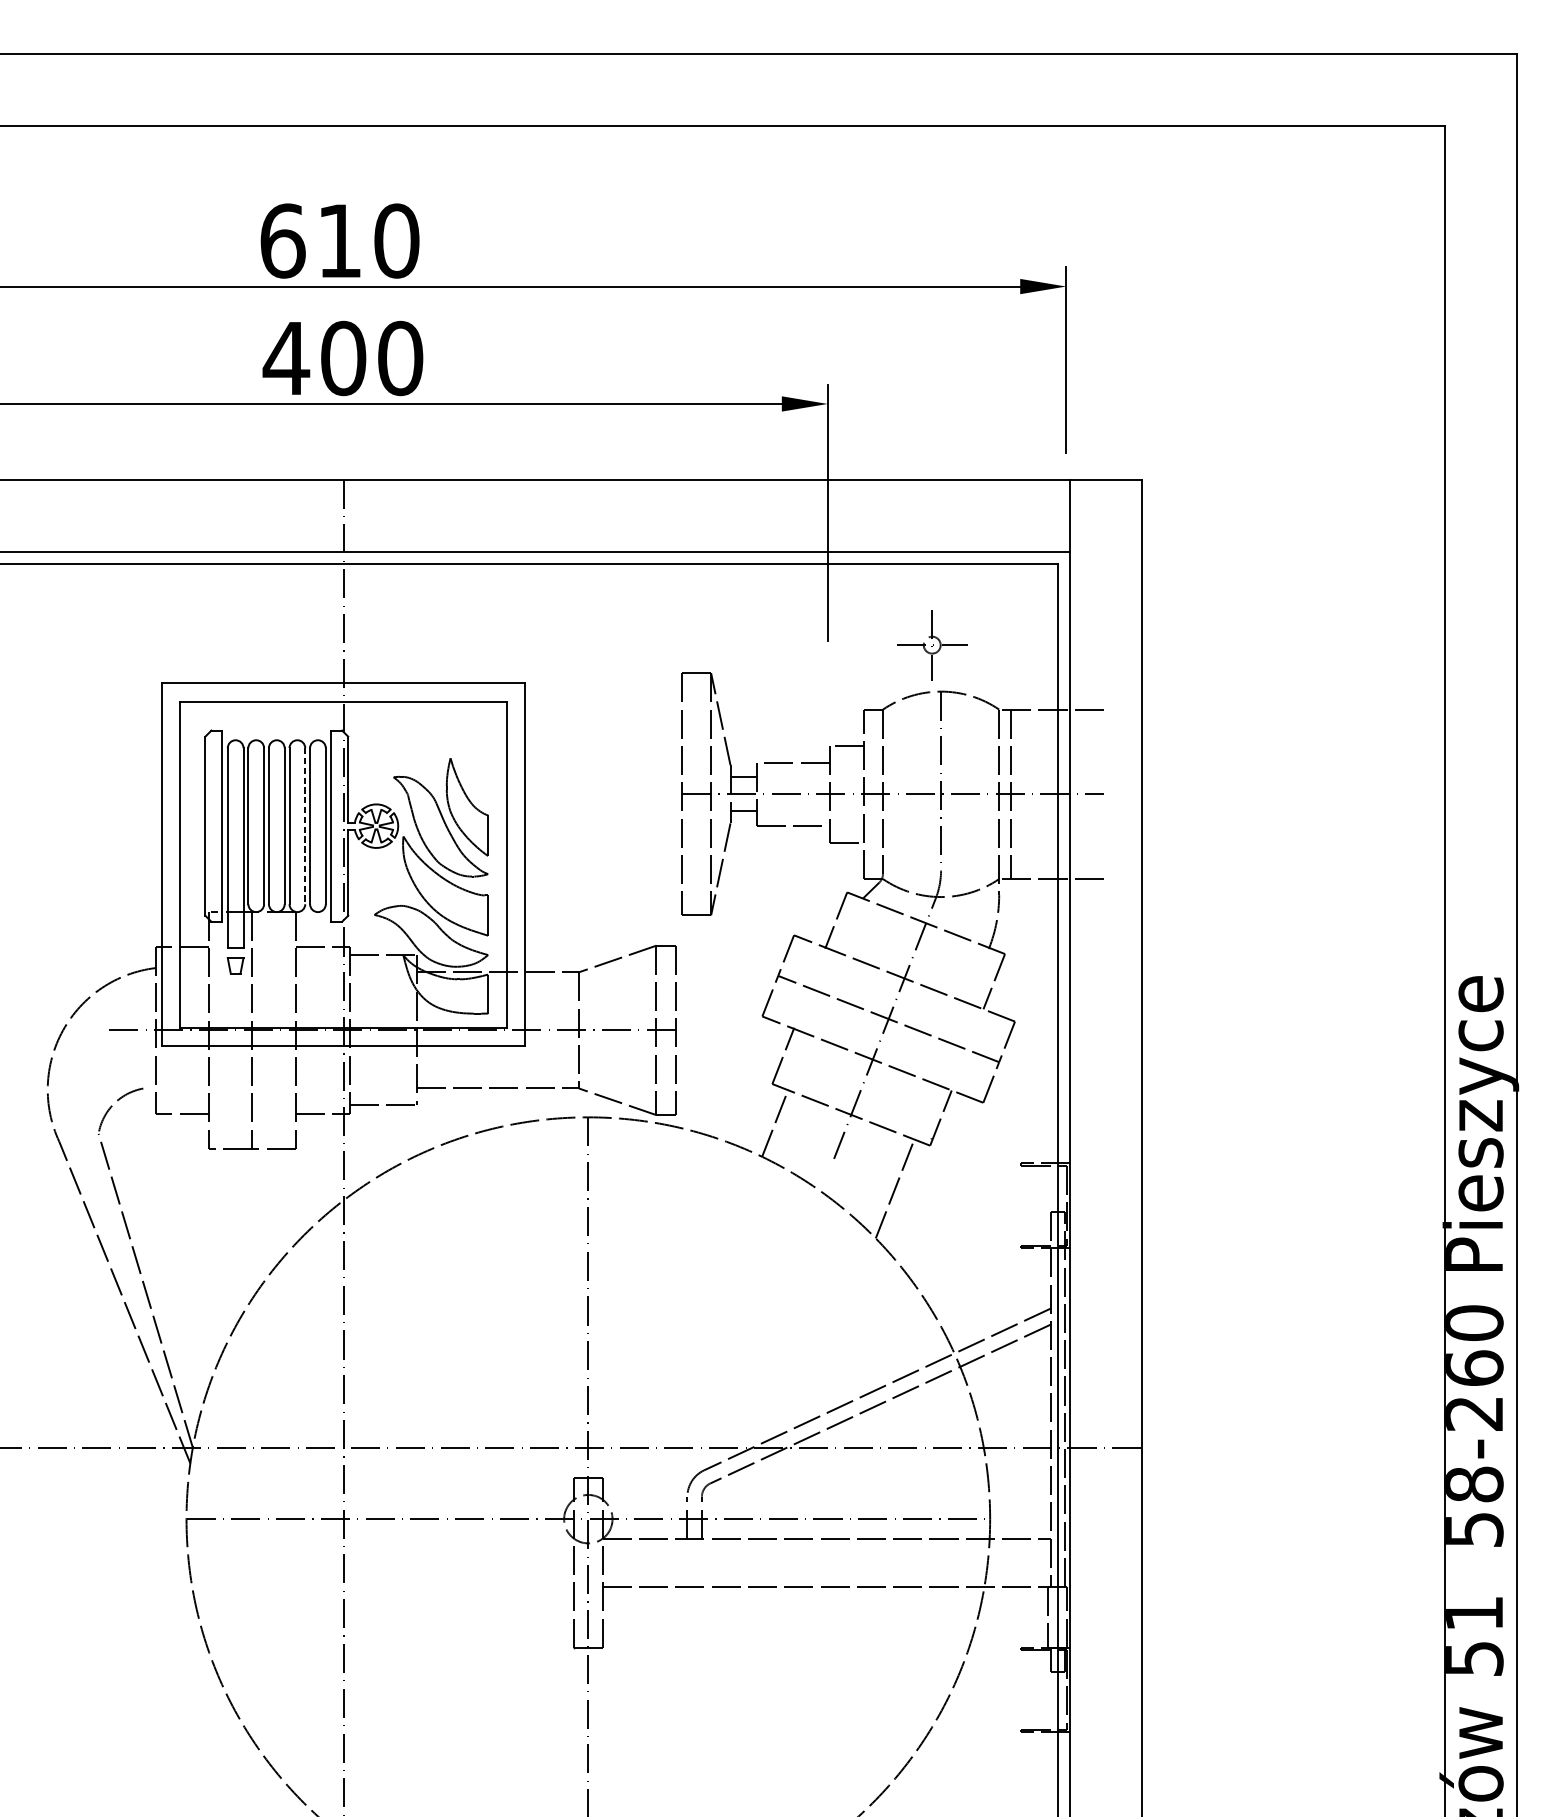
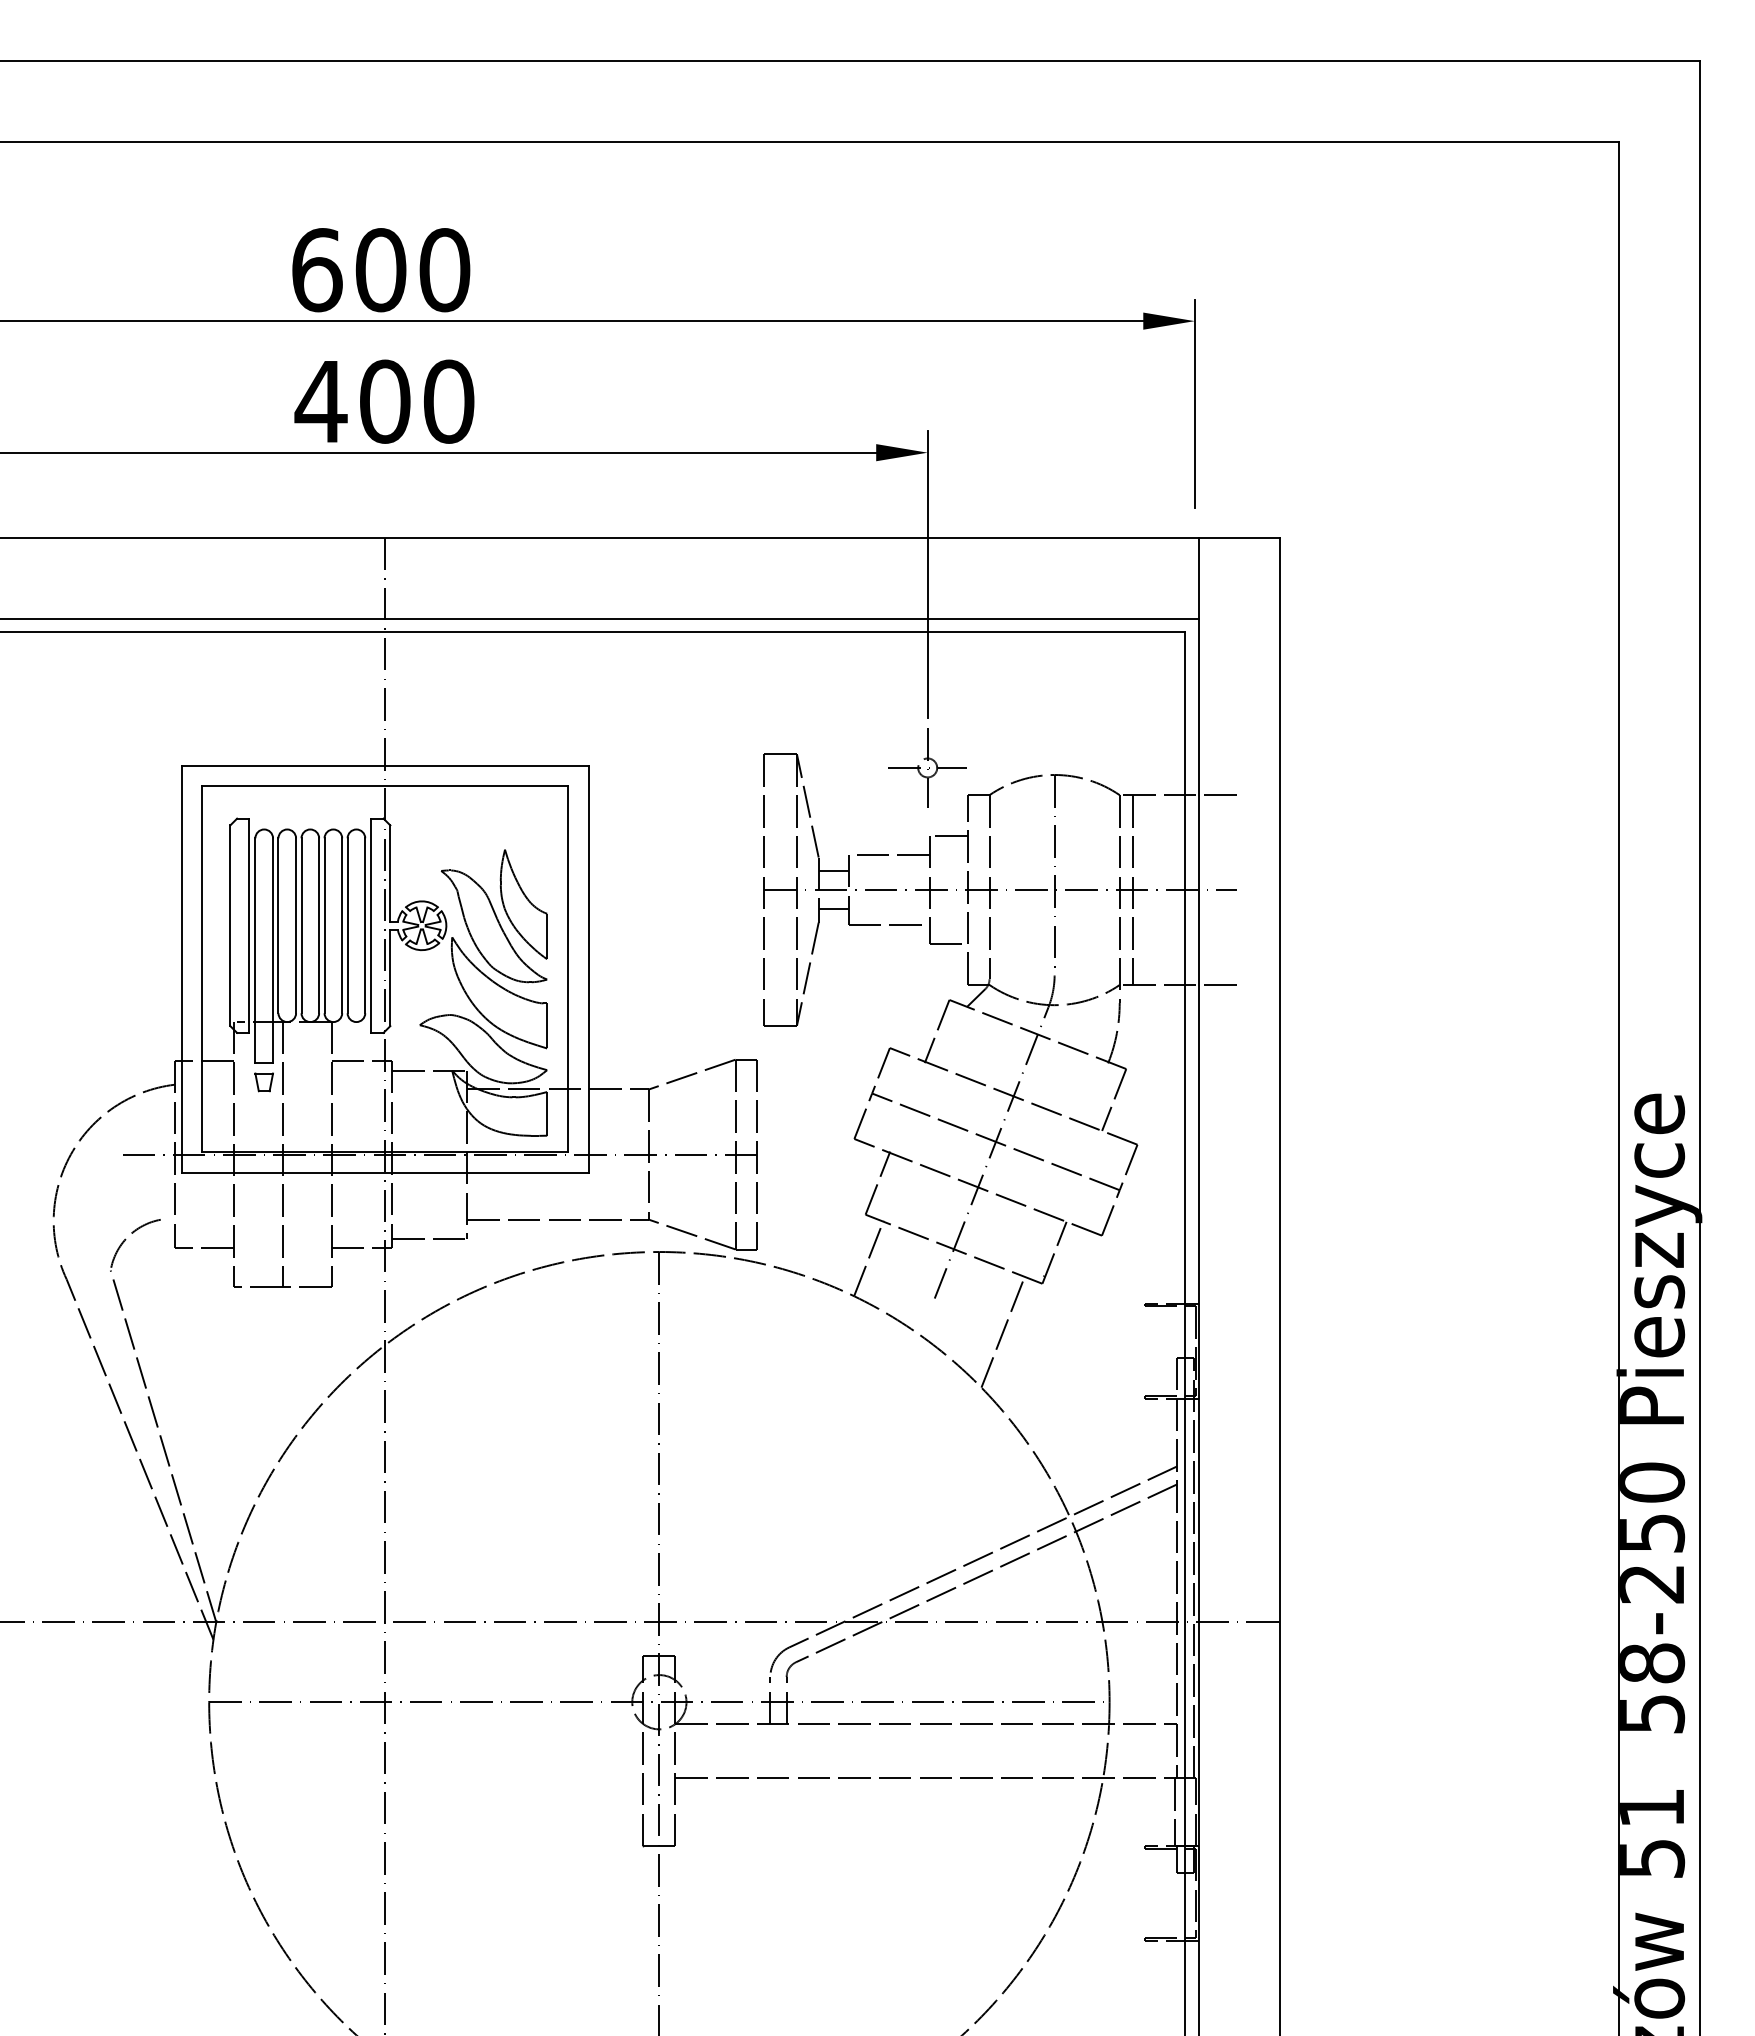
text: (339, 241) -> (380, 270), 610 -> 600
part: (932, 644) -> (927, 767), moved
line: (305, 826) -> (342, 926), dashed -> solid
text: (1474, 1367) -> (1652, 1532), 58-260 -> 58-250

